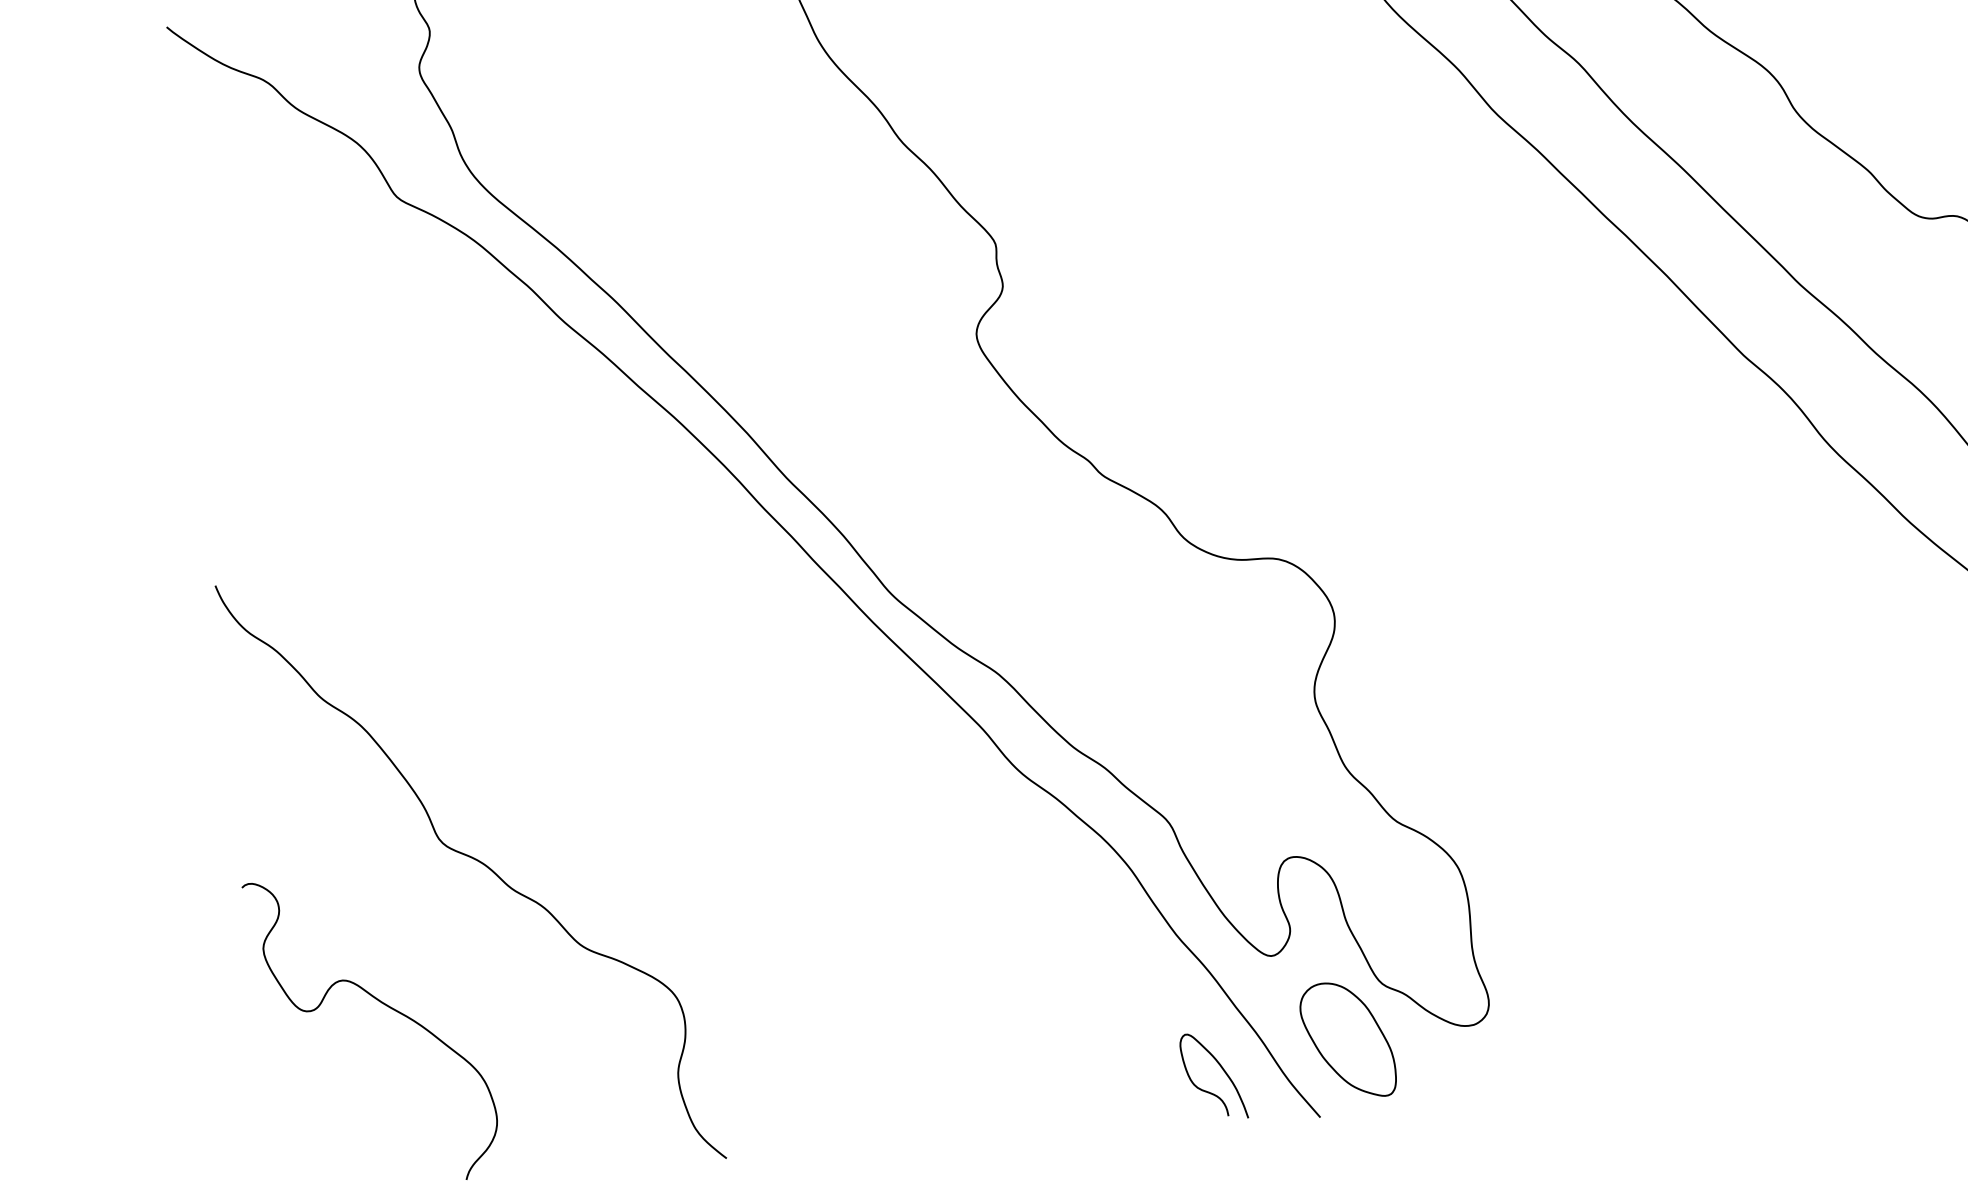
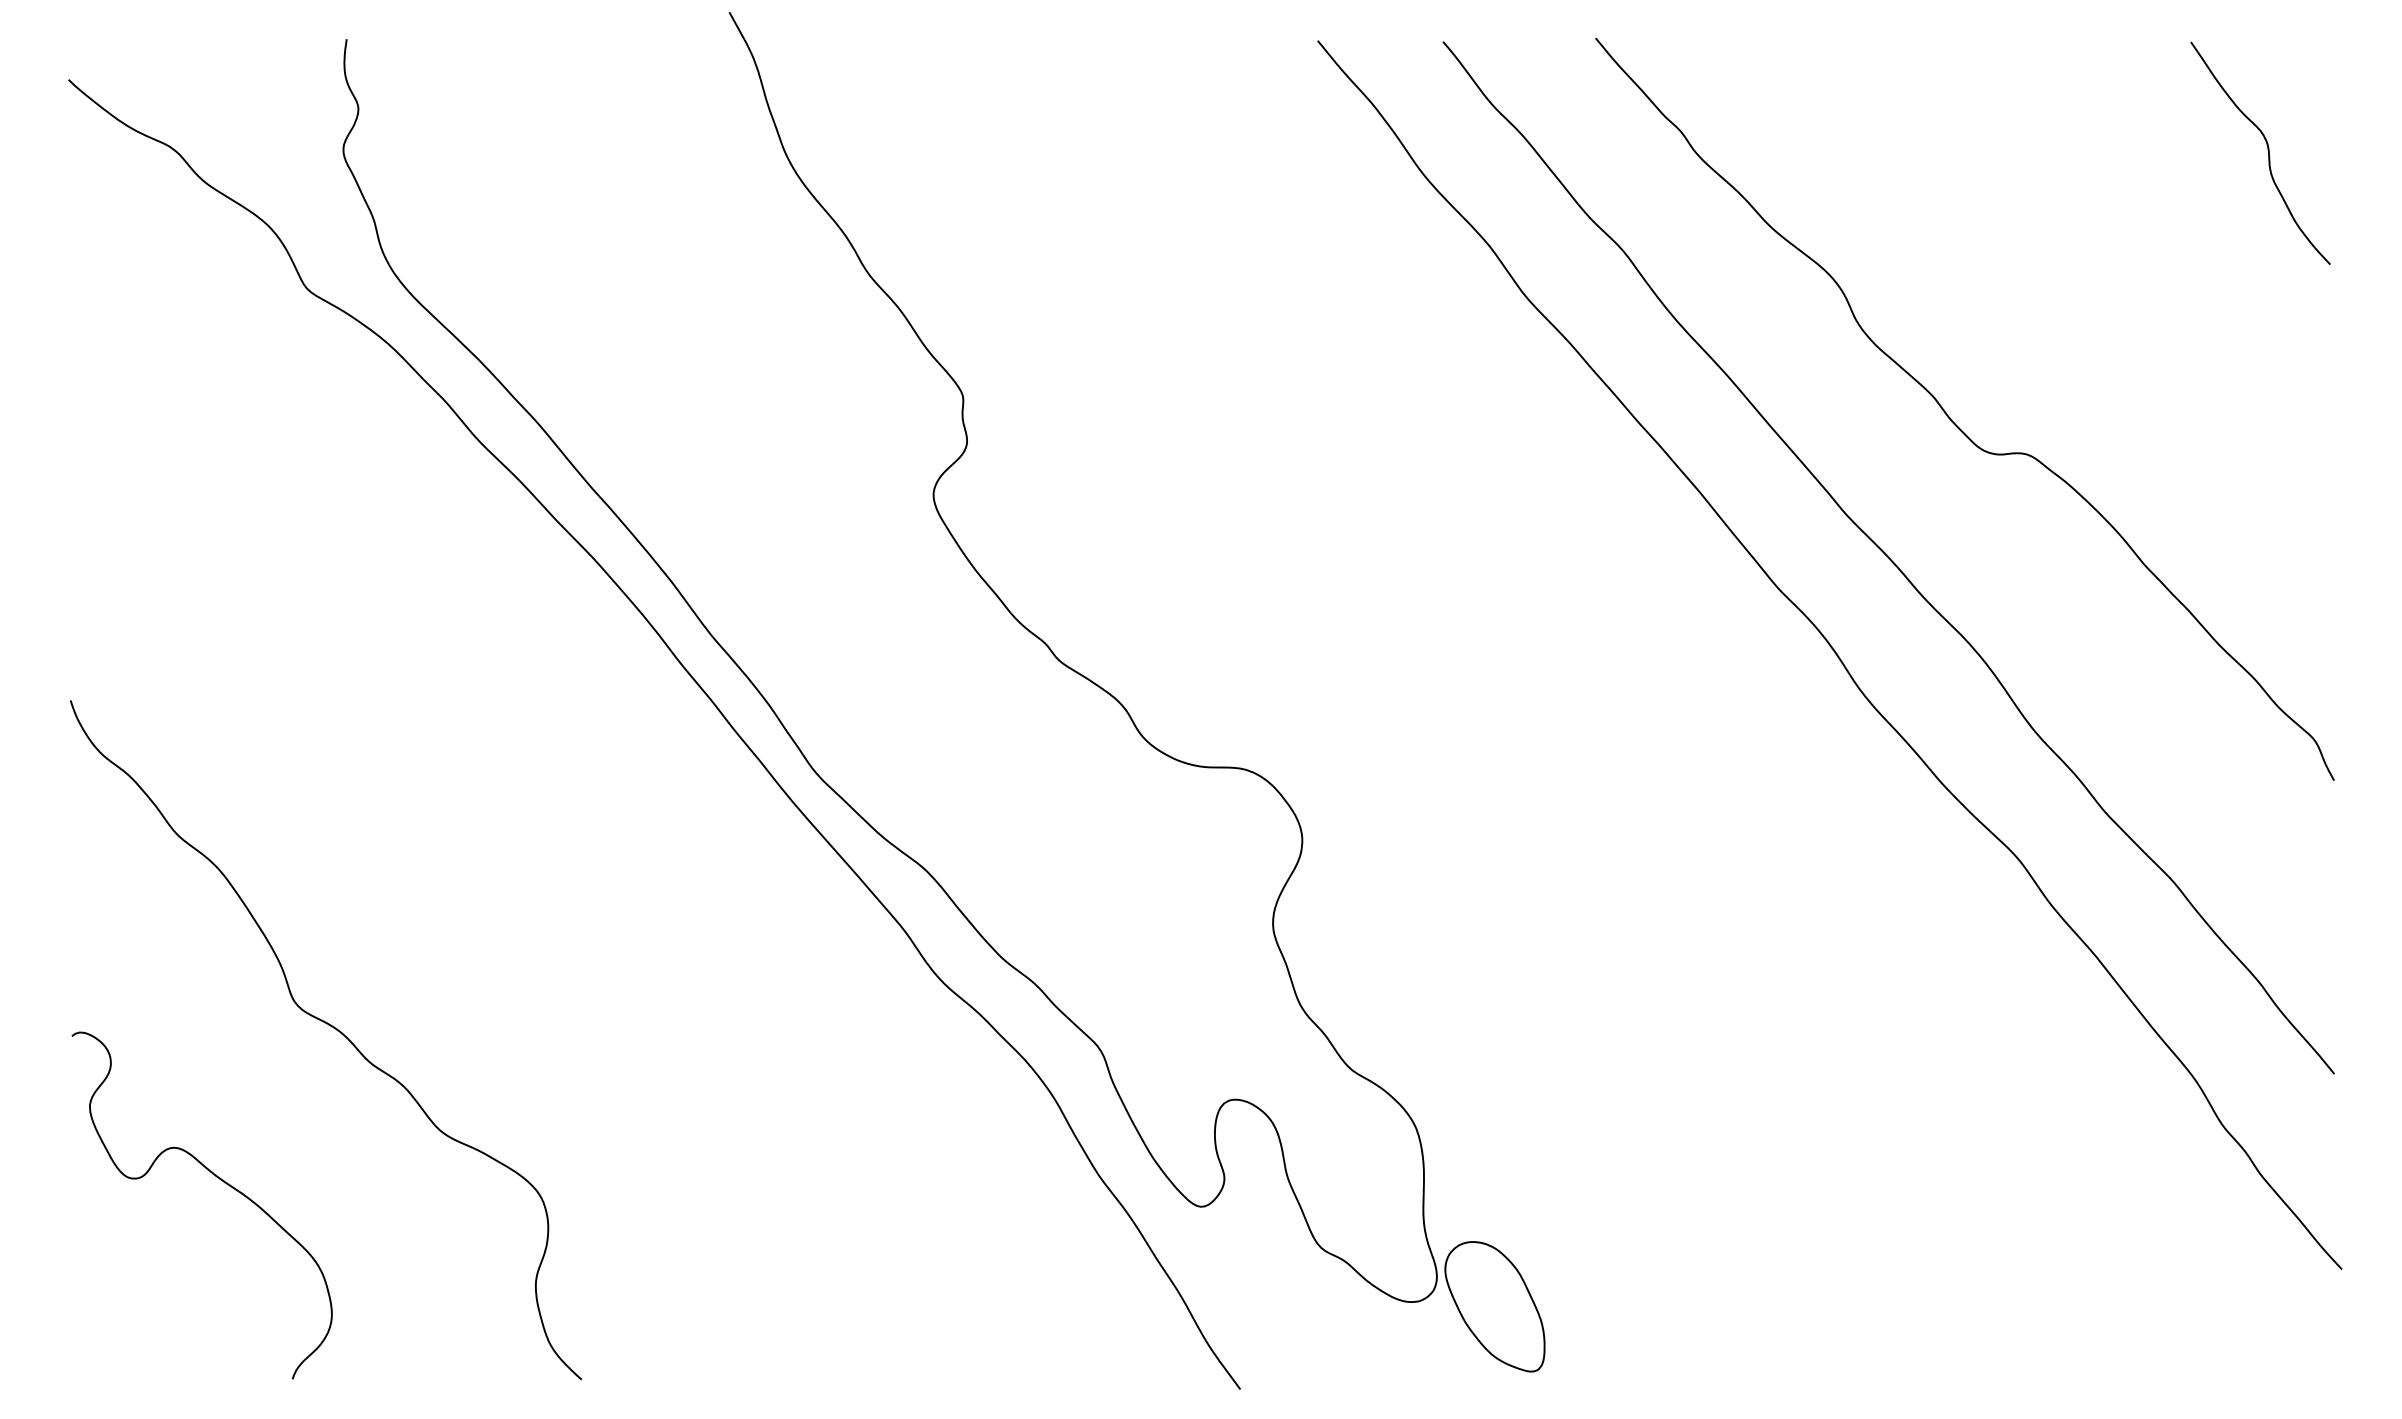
part: (1347, 1040) -> (1494, 1306), moved
curve: (1222, 1069) -> (1136, 1327), removed

